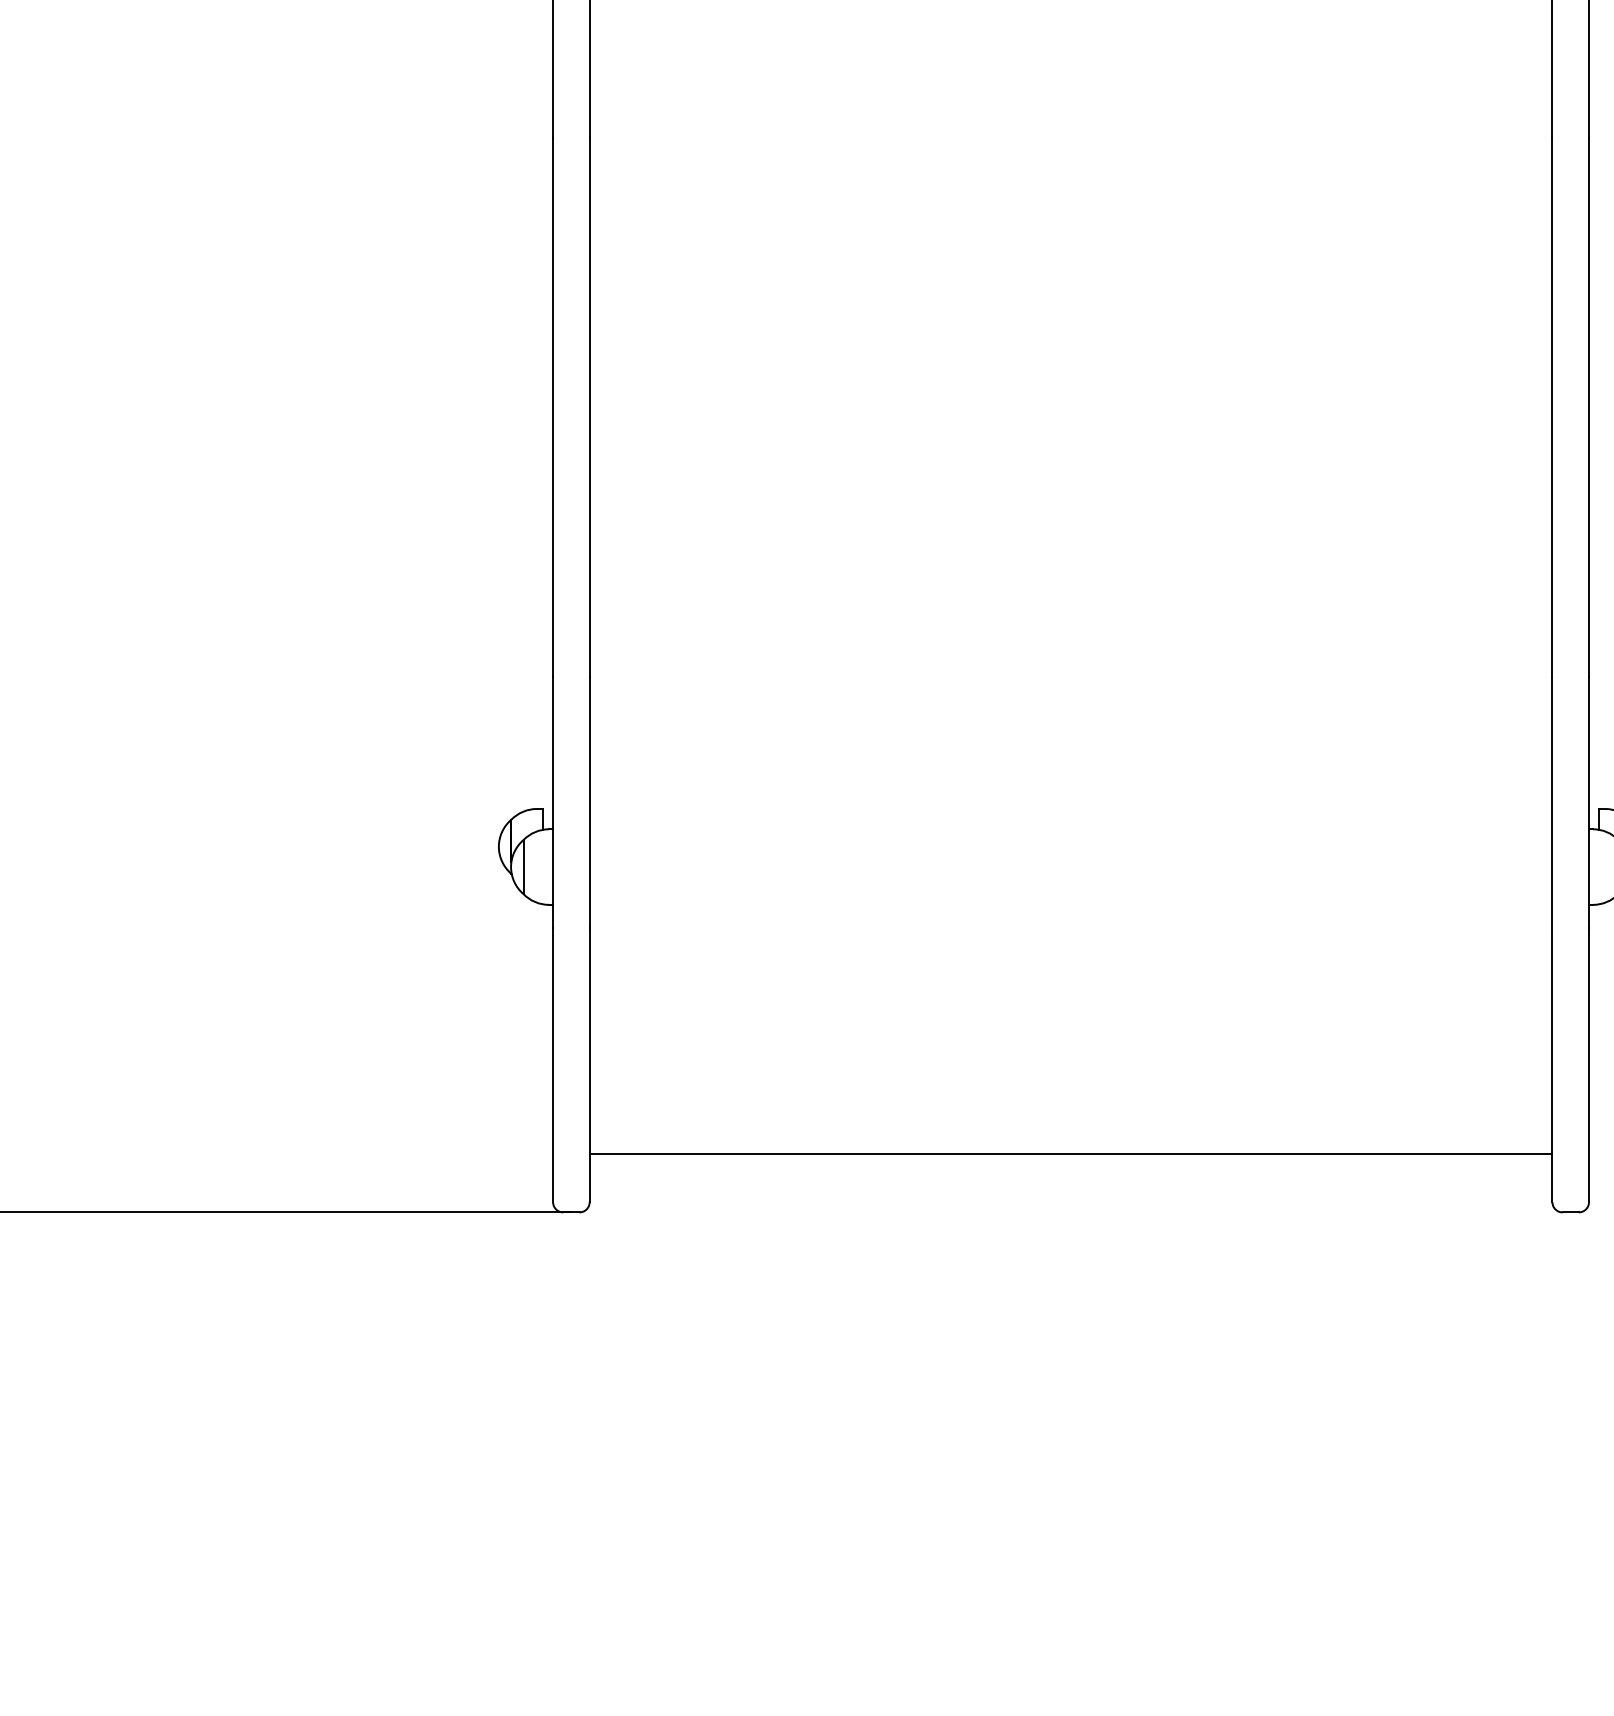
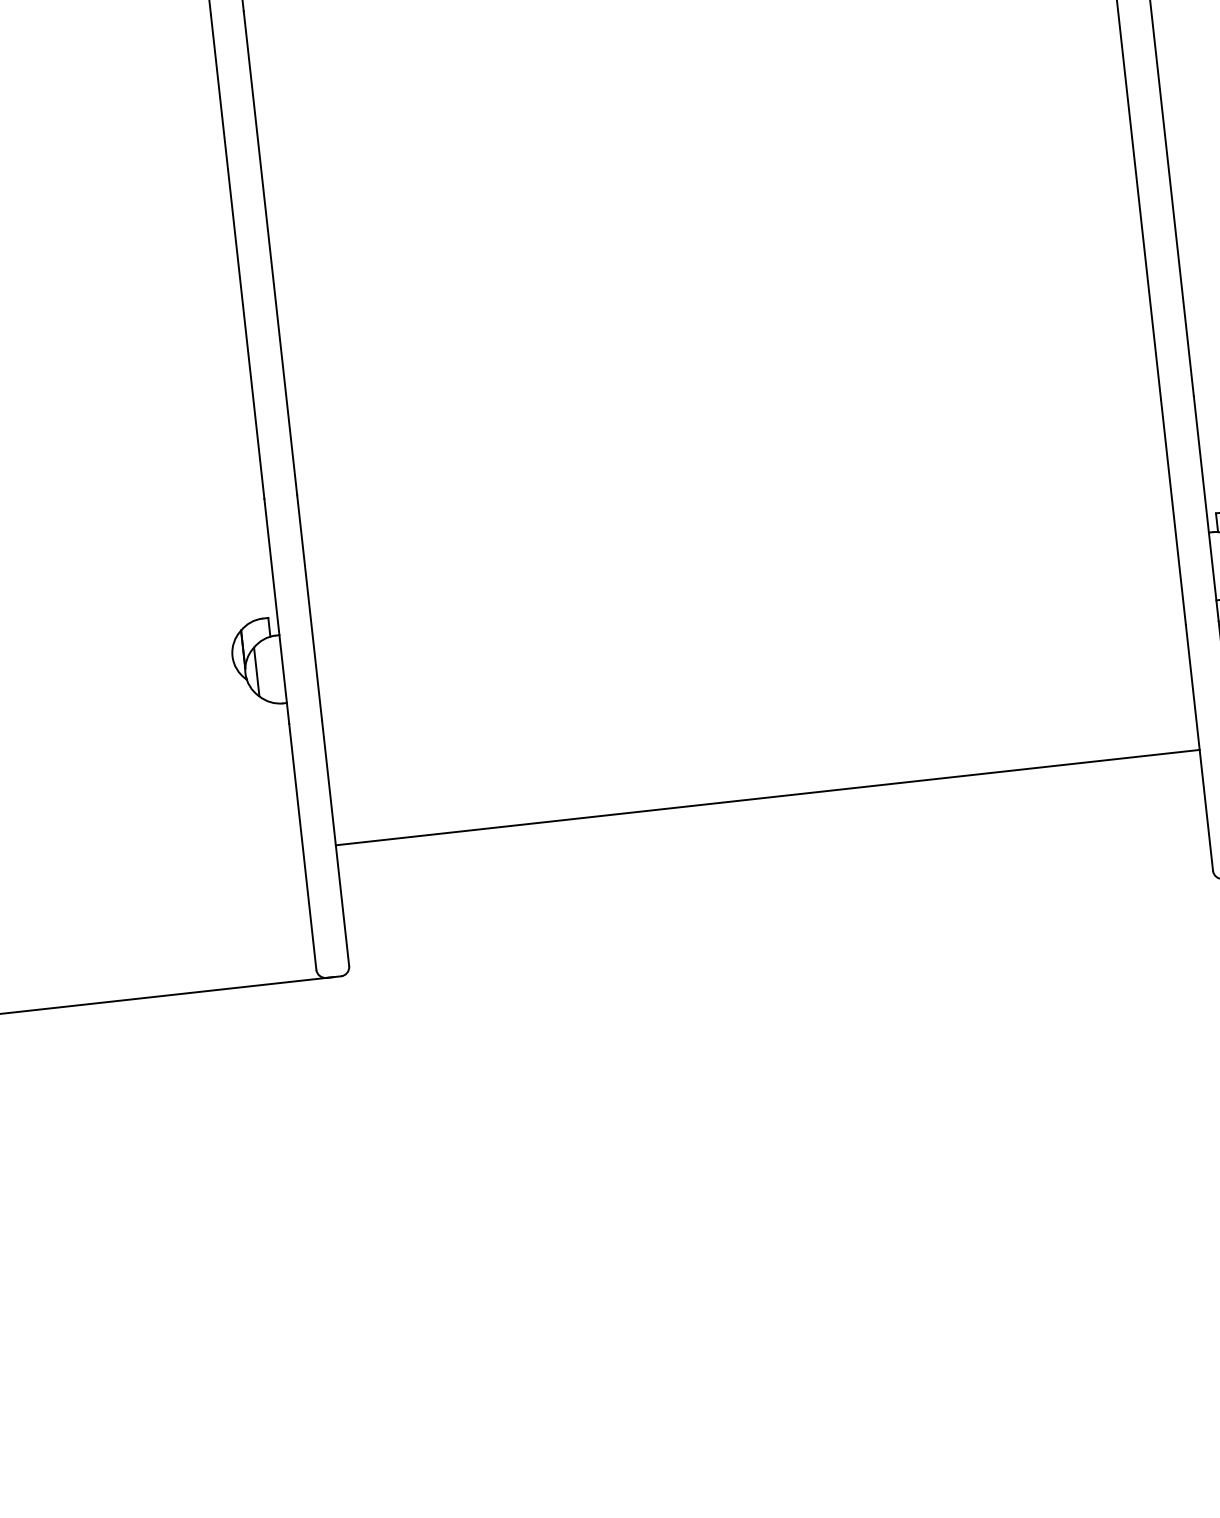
line: (1070, 1154) -> (767, 797), moved

